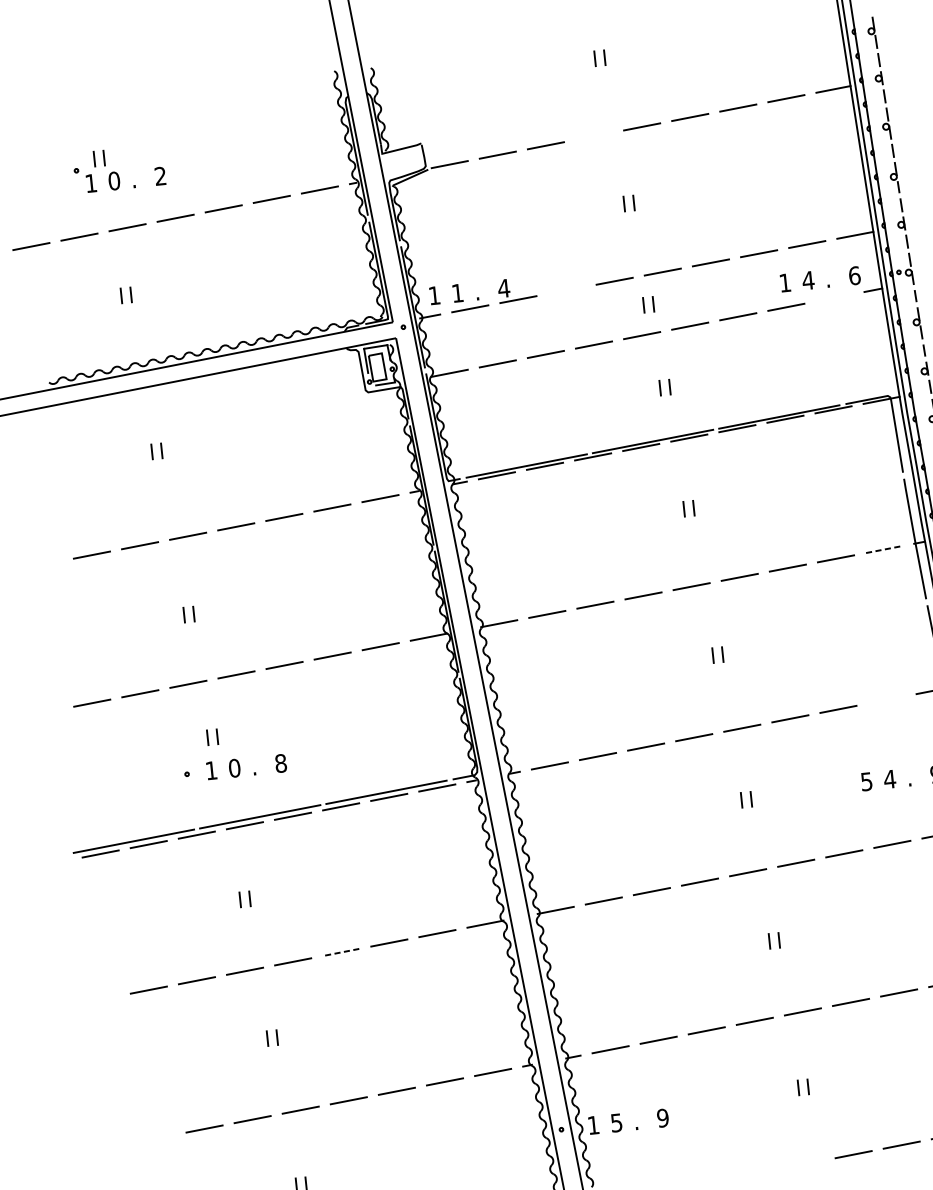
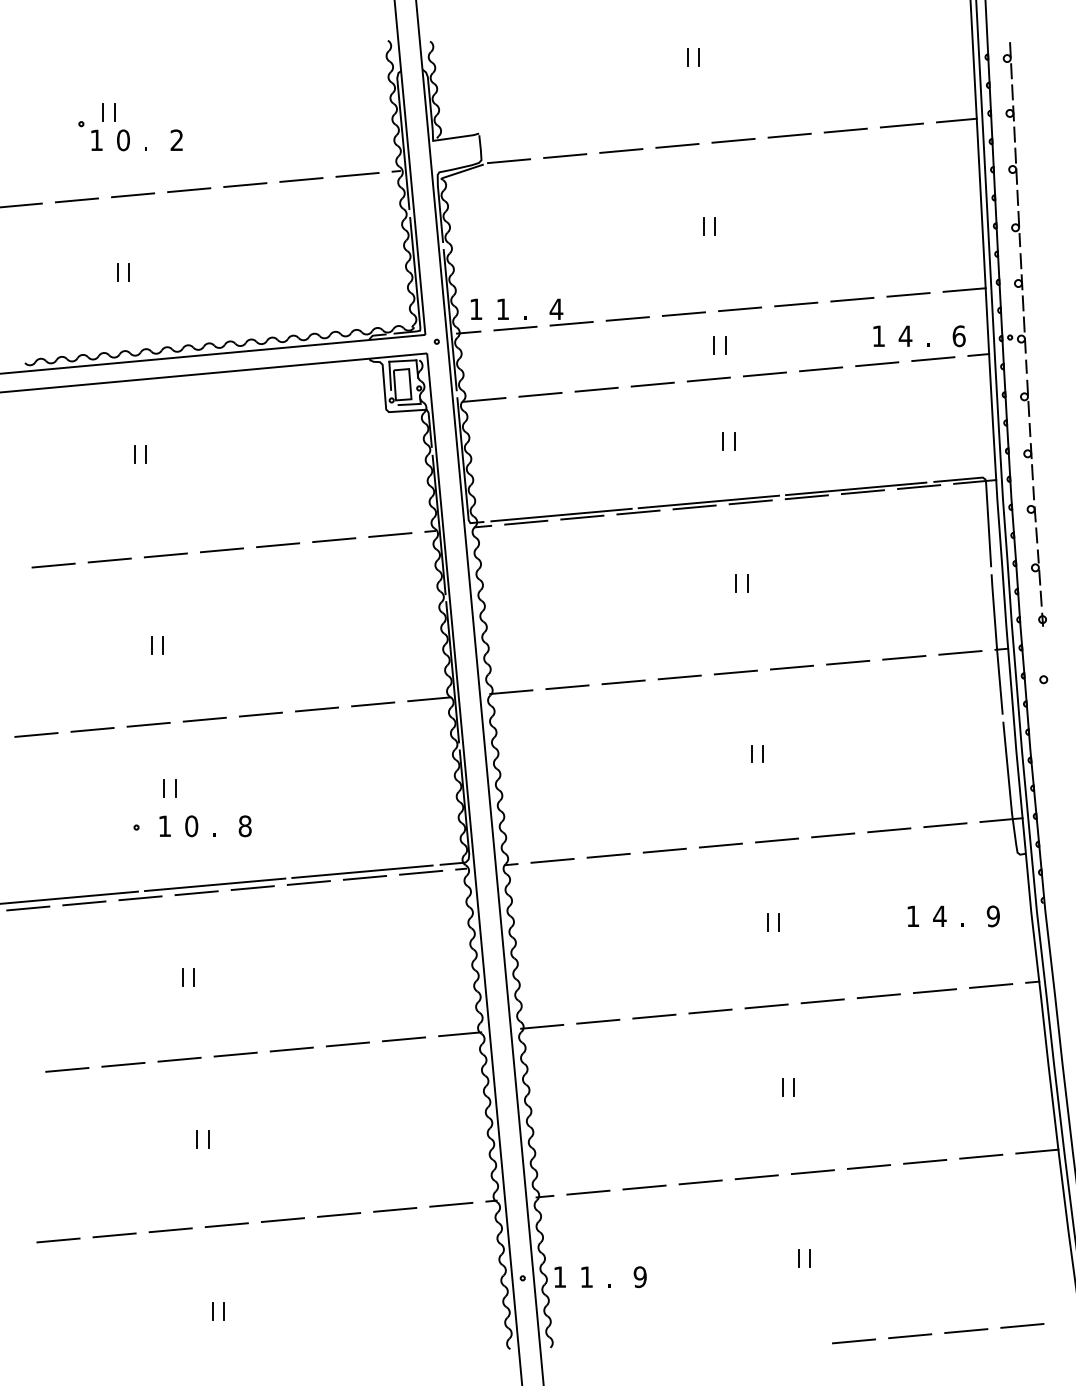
line: (594, 135) -> (677, 145), added
line: (566, 290) -> (627, 318), added
line: (834, 298) -> (933, 359), added
line: (884, 549) -> (960, 652), dashed -> solid
line: (886, 700) -> (945, 825), added
text: (867, 781) -> (913, 916), 5 -> 1
line: (340, 952) -> (291, 1049), dashed -> solid
text: (616, 1123) -> (586, 1277), 5 -> 1
line: (156, 1138) -> (58, 1240), added

